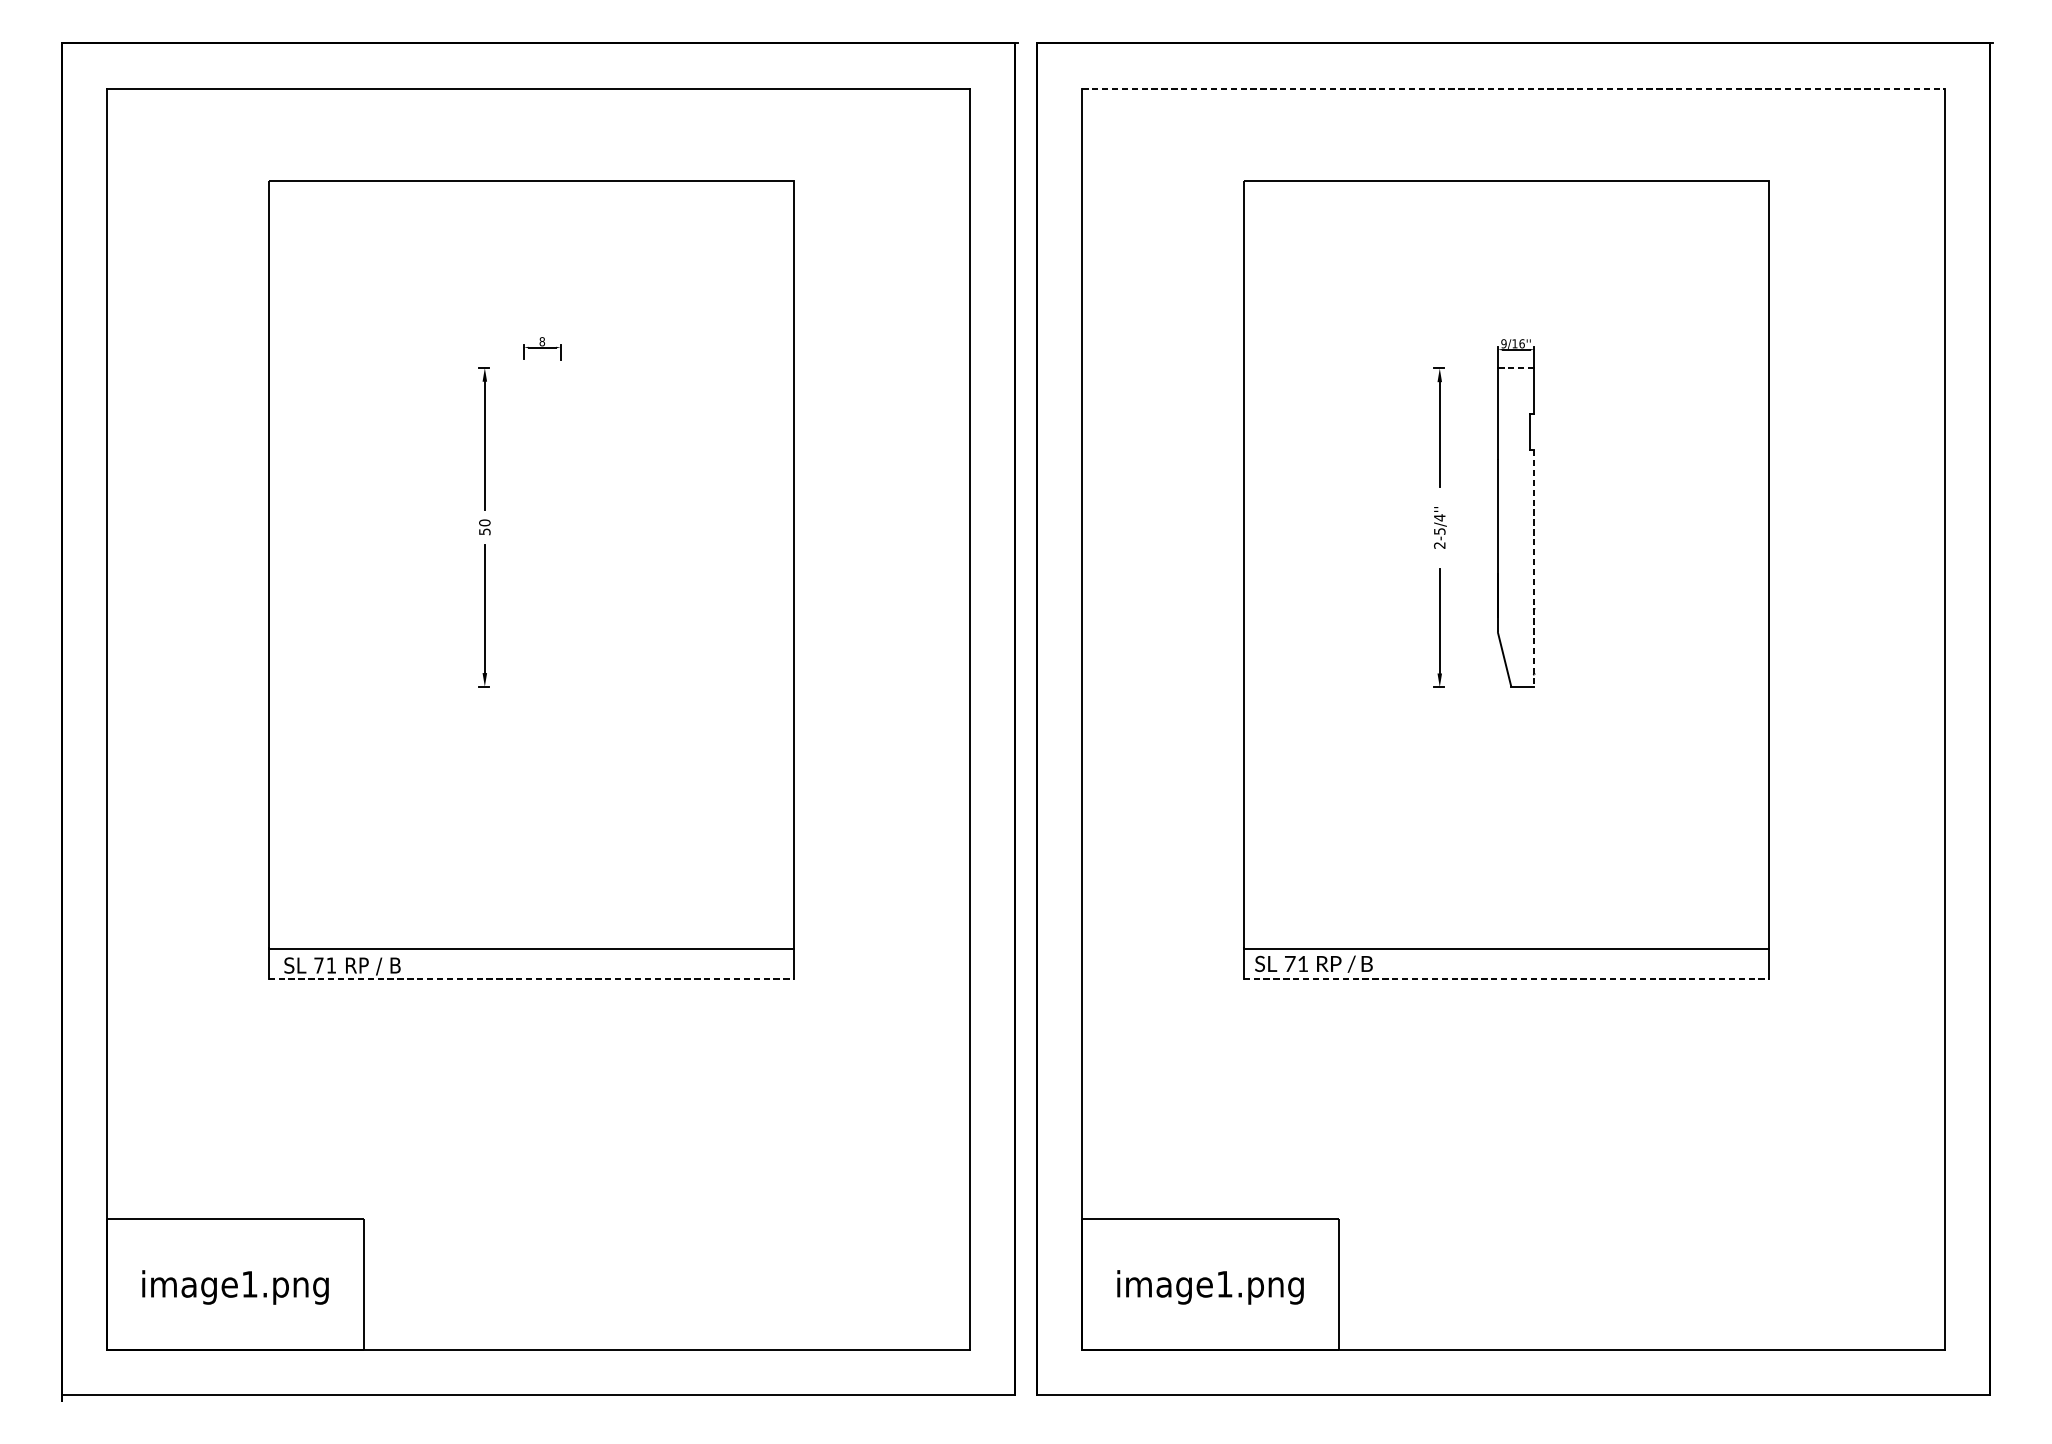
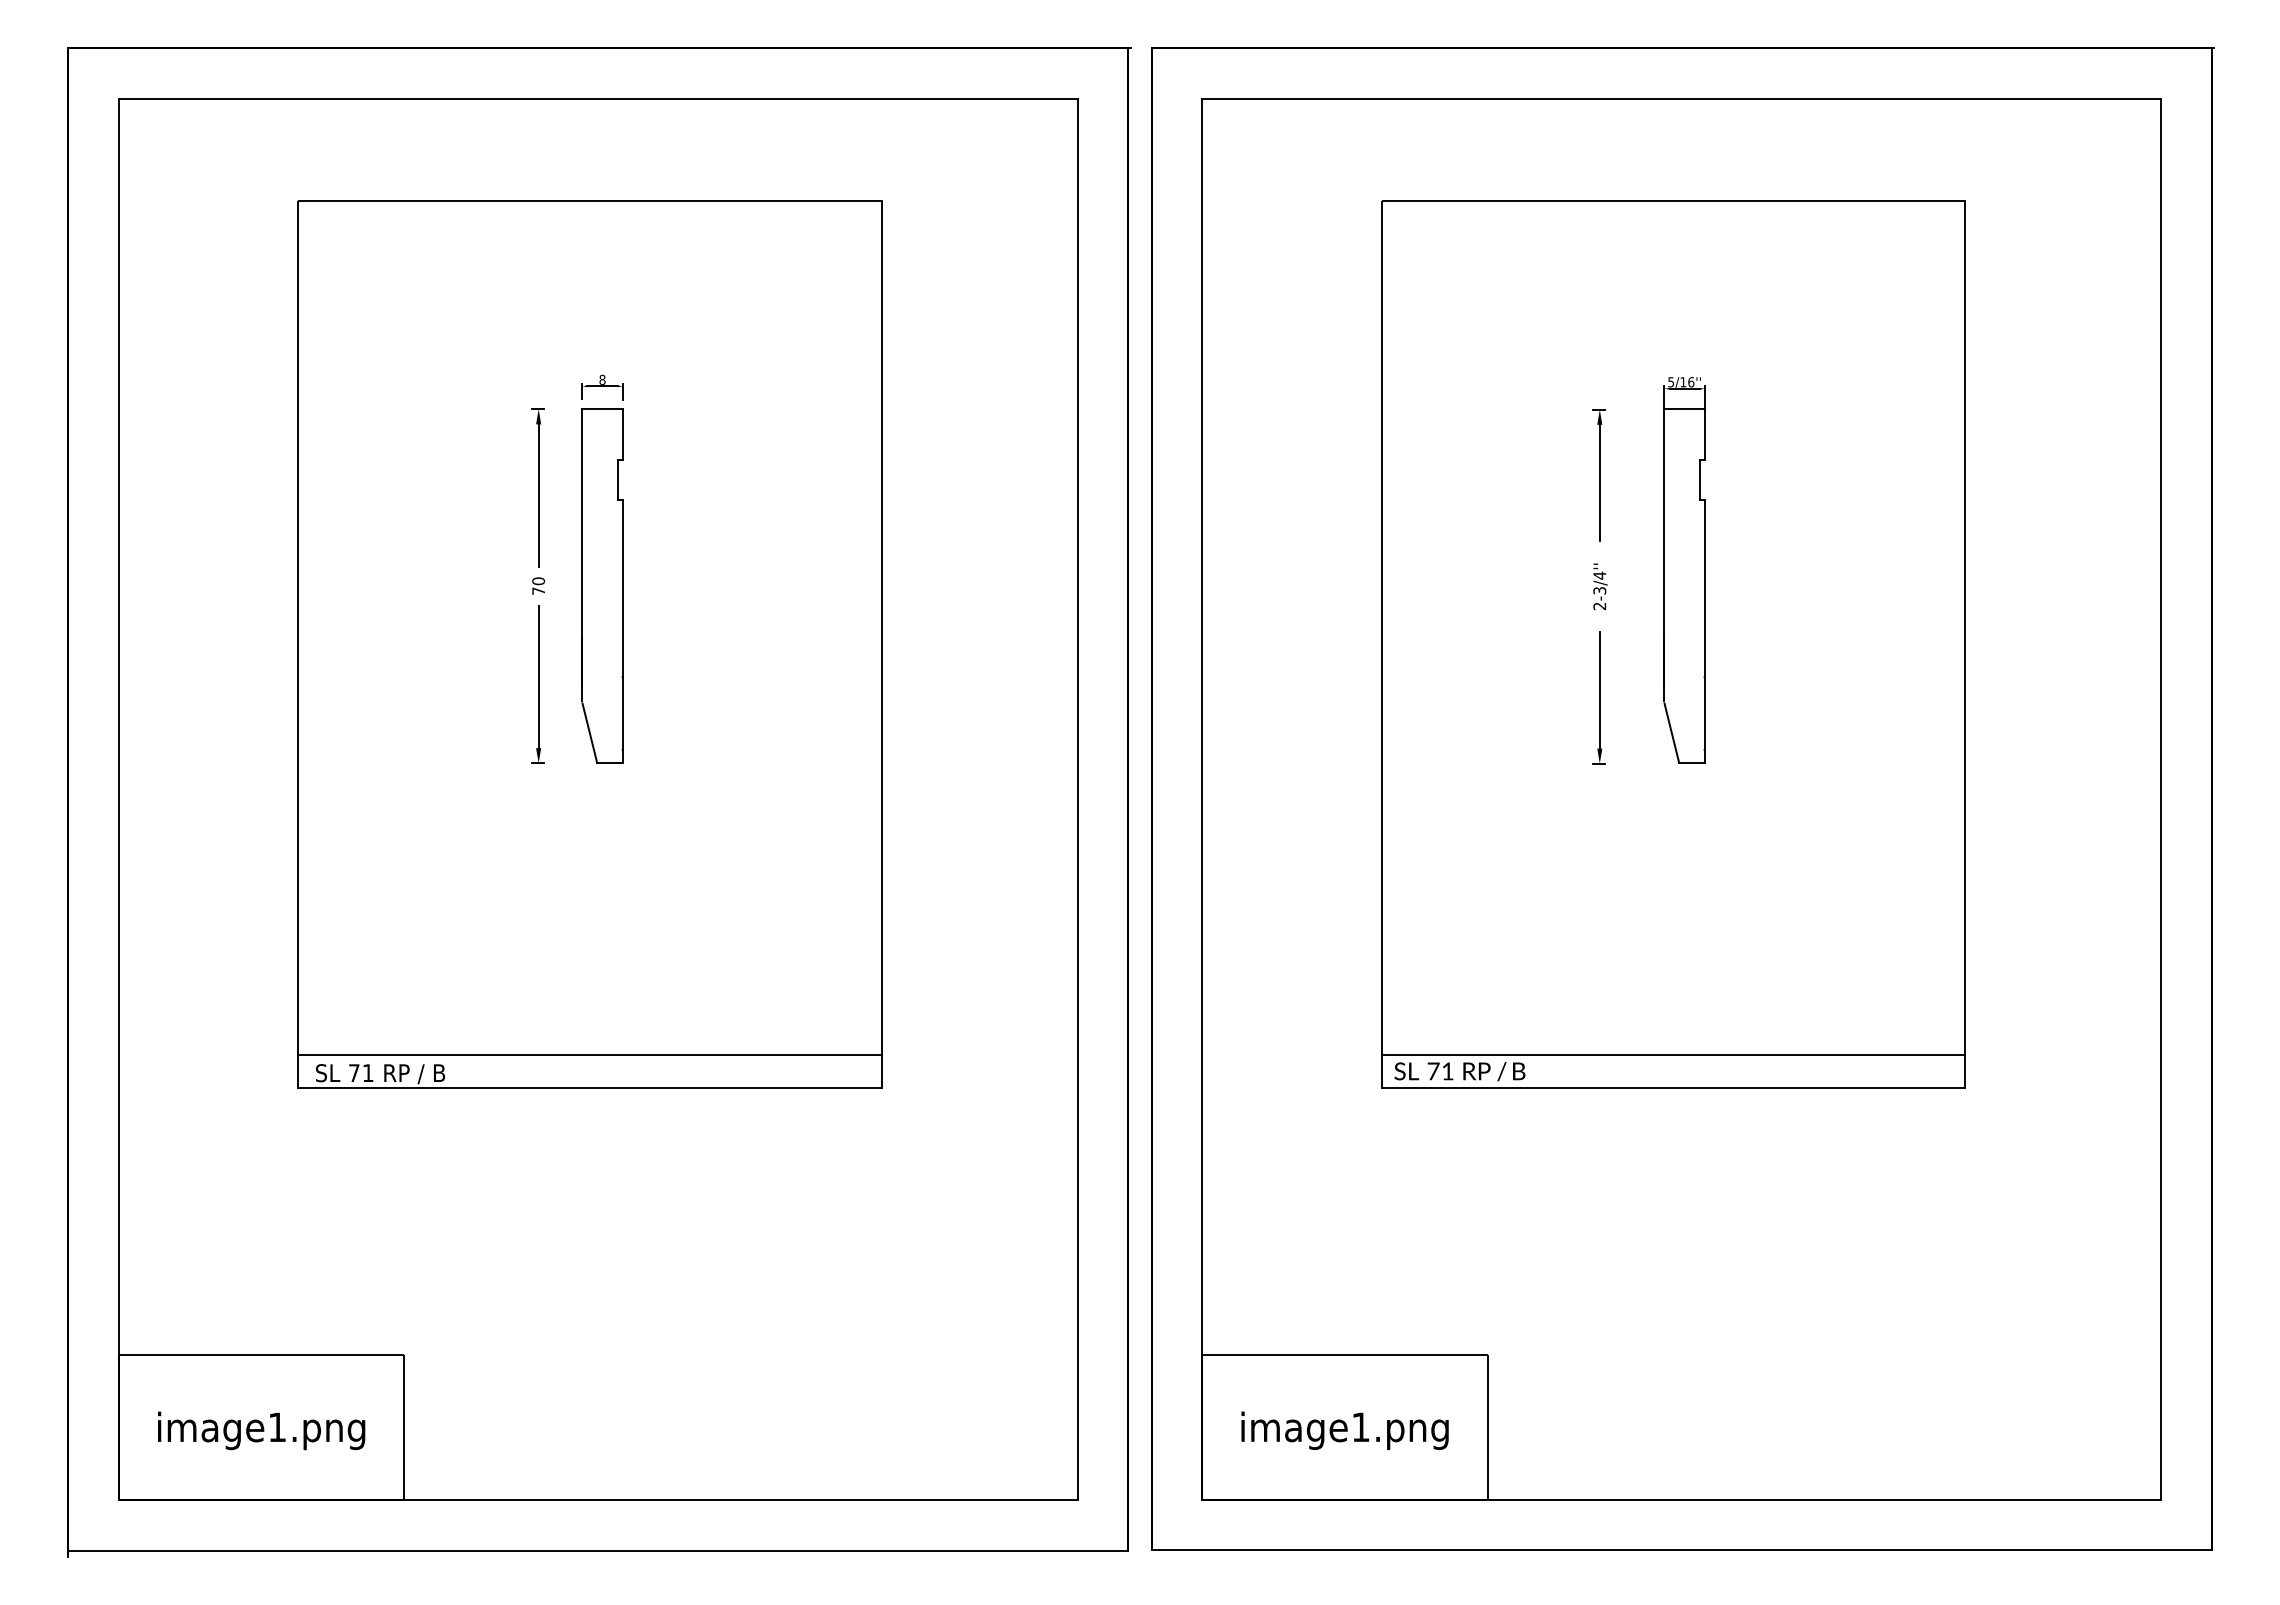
line: (1514, 88) -> (1682, 98), dashed -> solid
text: (1504, 343) -> (1671, 381), 9/16'' -> 5/16''
line: (1515, 368) -> (1684, 409), dashed -> solid
part: (542, 526) -> (602, 585), added
text: (484, 531) -> (538, 590), 50 -> 70
text: (1439, 531) -> (1599, 590), 2-5/4'' -> 2-3/4''
line: (1533, 568) -> (1704, 631), dashed -> solid
line: (531, 978) -> (590, 1087), dashed -> solid
line: (1506, 978) -> (1673, 1087), dashed -> solid

